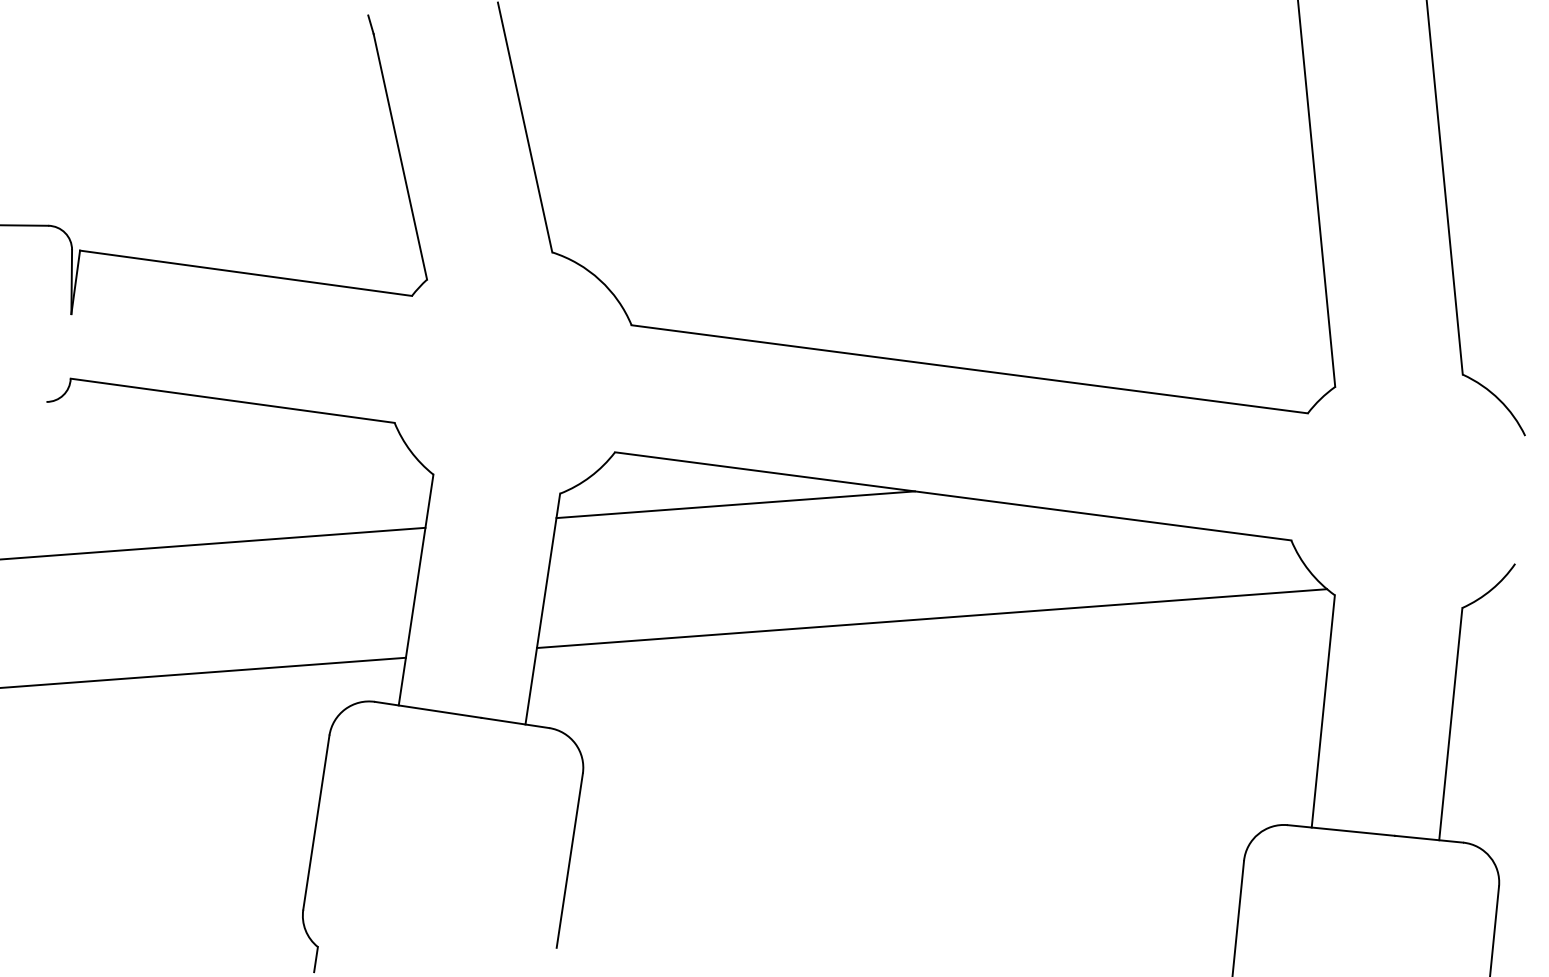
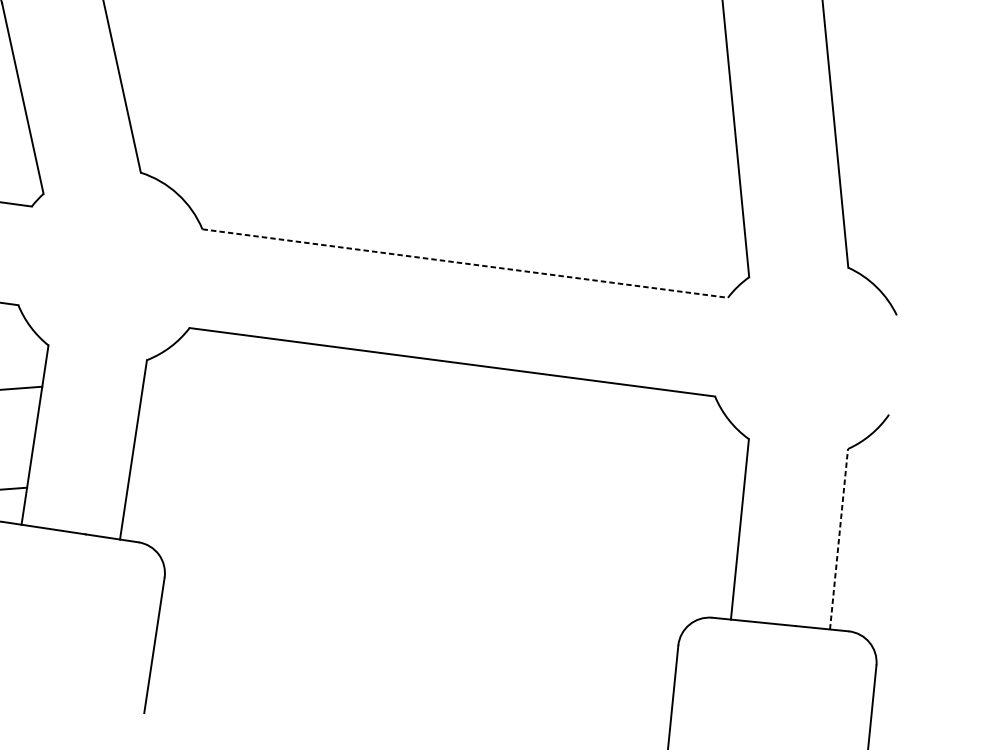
line: (969, 369) -> (465, 263), solid -> dashed
line: (735, 504) -> (283, 368), removed
line: (931, 618) -> (435, 457), removed
line: (1450, 724) -> (838, 539), solid -> dashed

